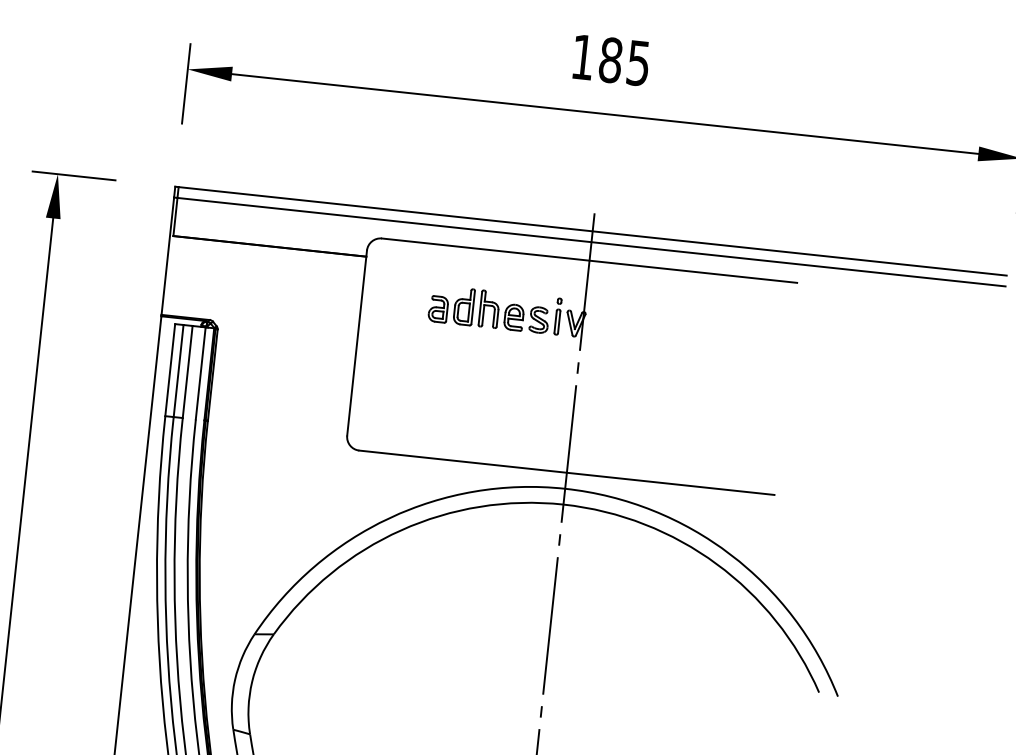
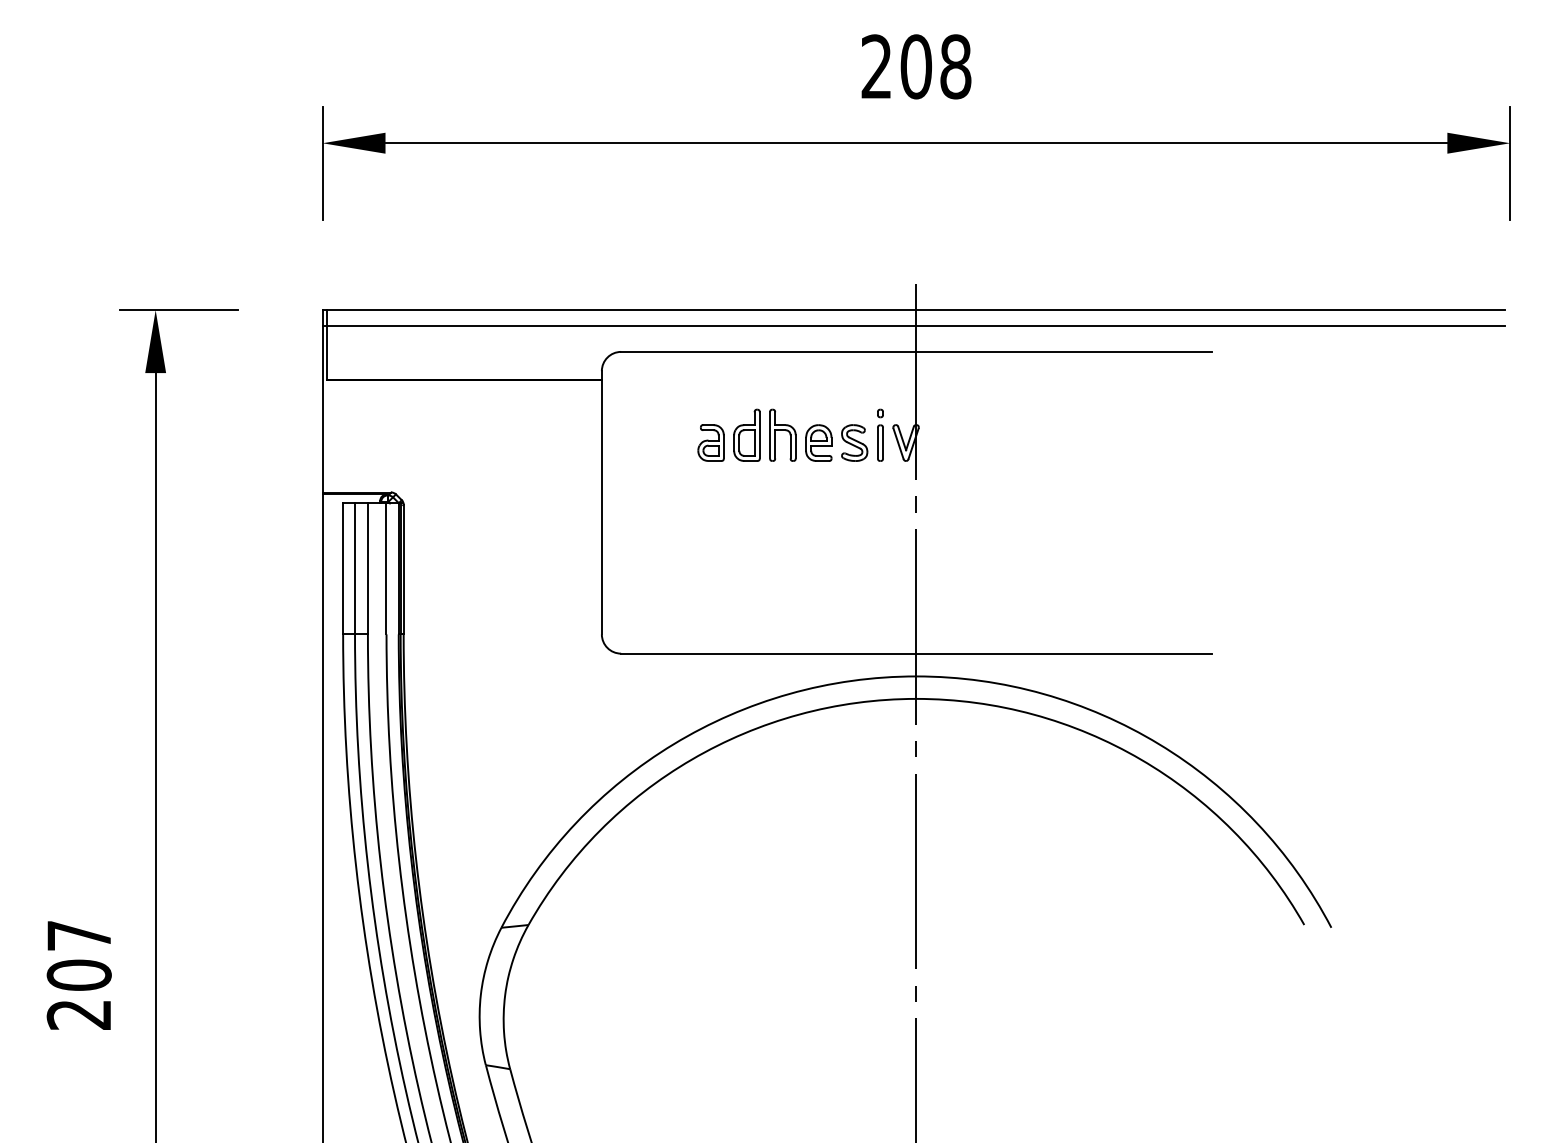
text: (611, 60) -> (916, 66), 185 -> 208

